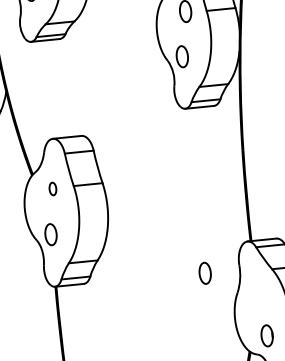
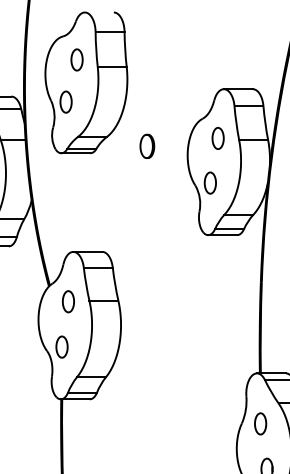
part: (116, 25) -> (147, 145), added
part: (52, 188) -> (68, 301), size x1.67
part: (205, 272) -> (260, 423), moved

